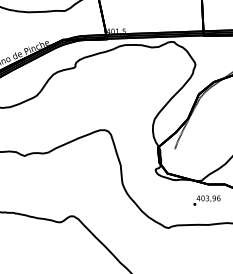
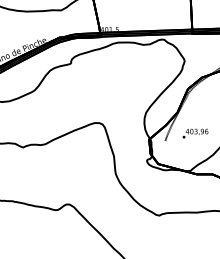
text: (206, 200) -> (195, 133), moved

